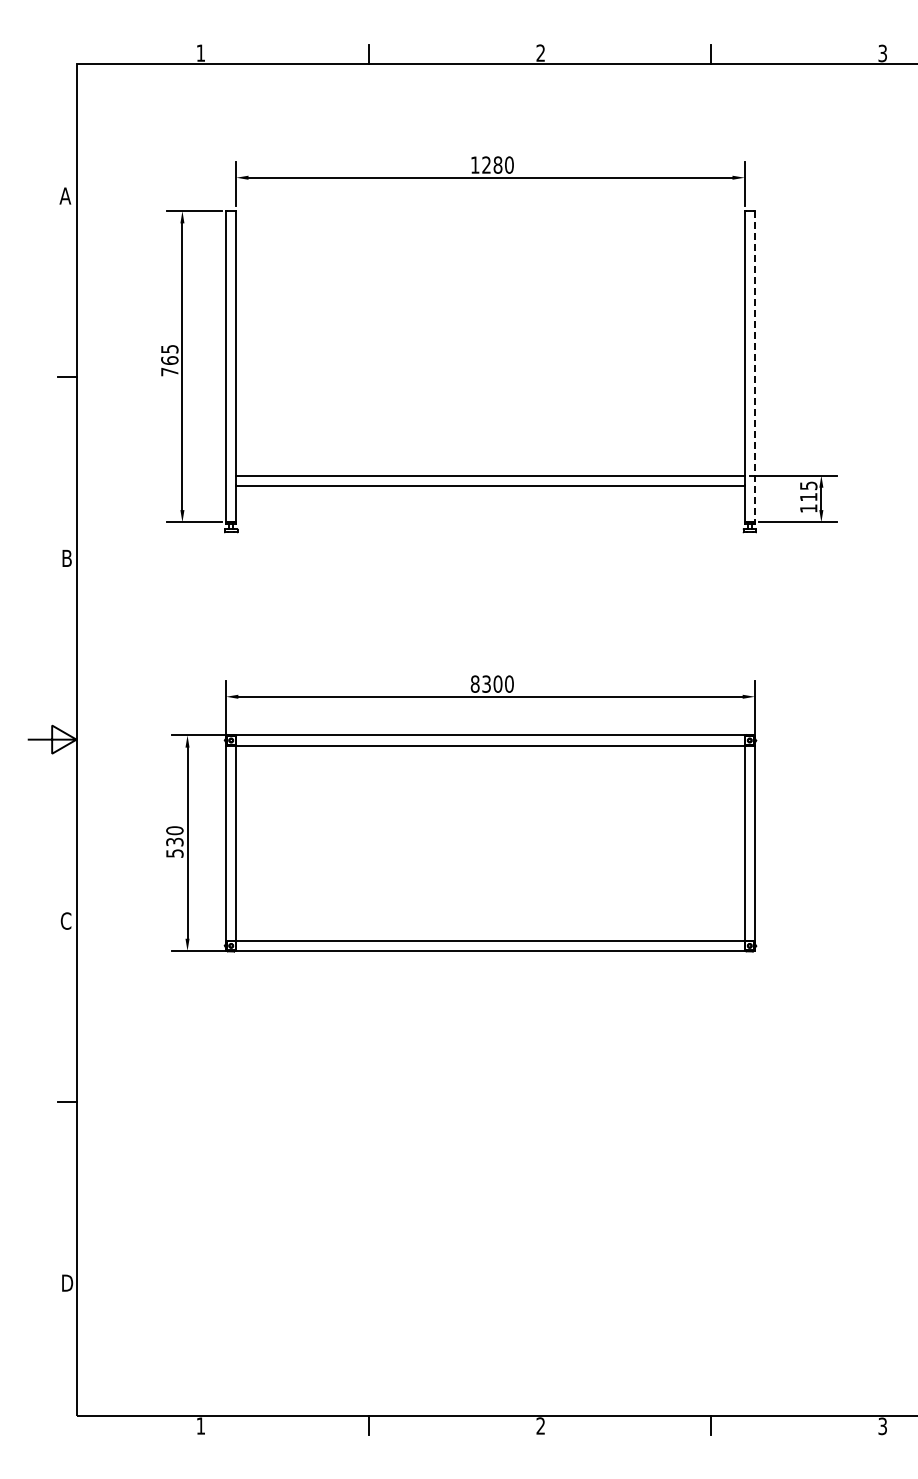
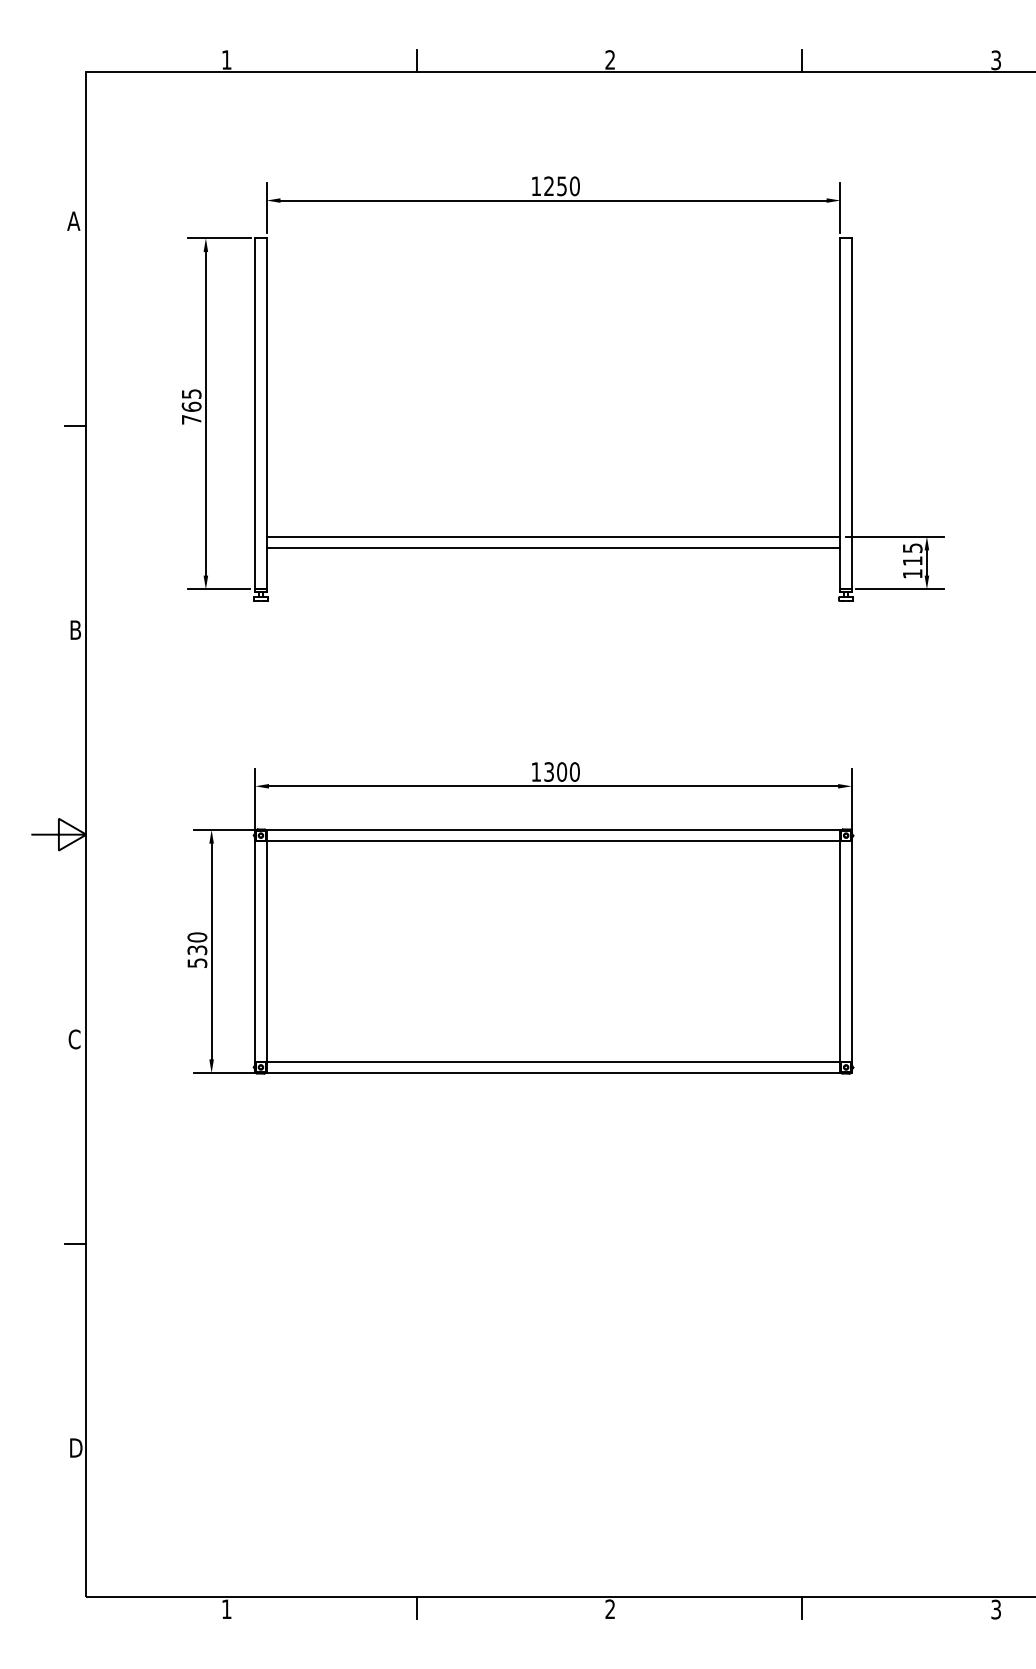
text: (497, 164) -> (561, 185), 1280 -> 1250
line: (754, 366) -> (851, 413), dashed -> solid
text: (474, 683) -> (535, 771), 8300 -> 1300

